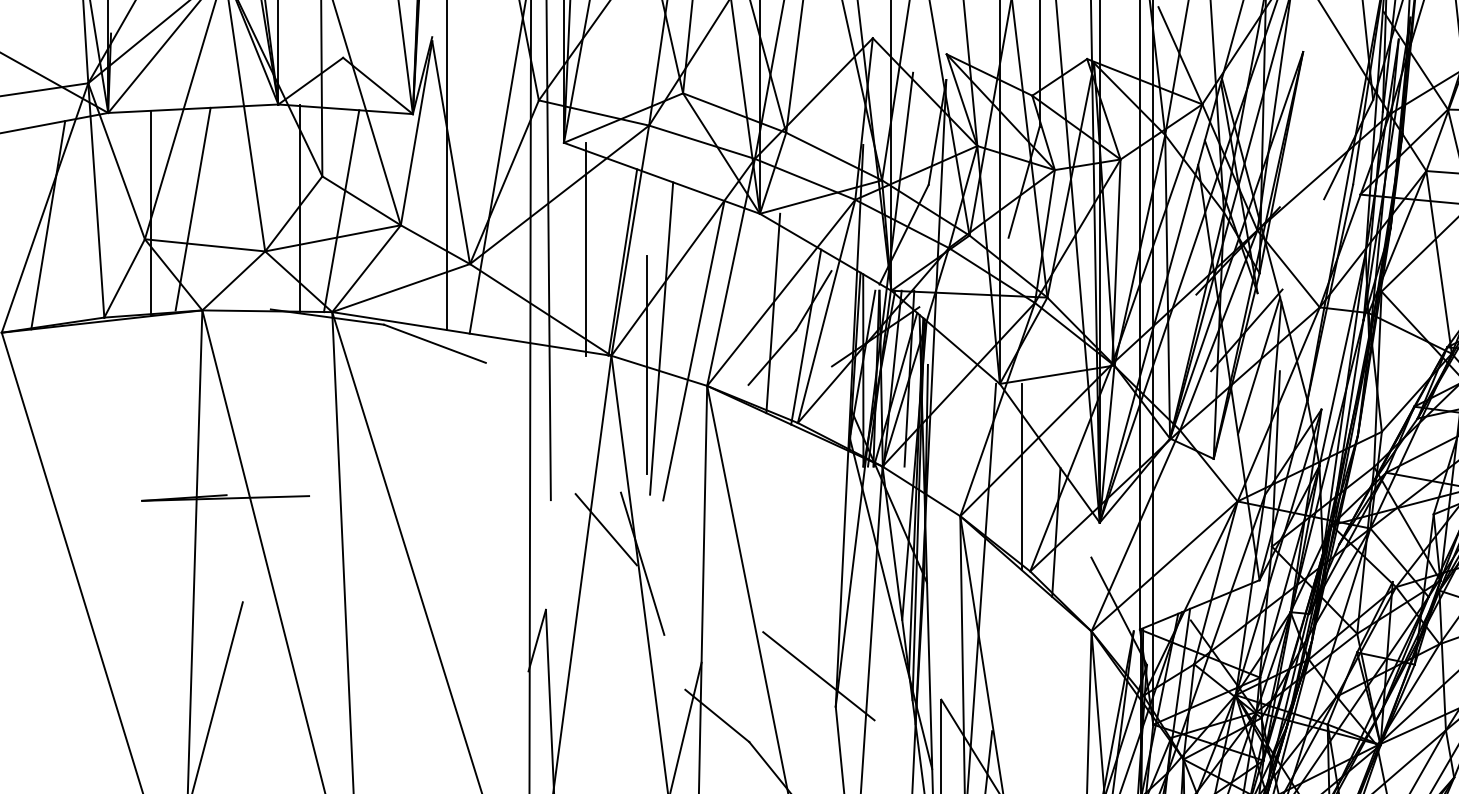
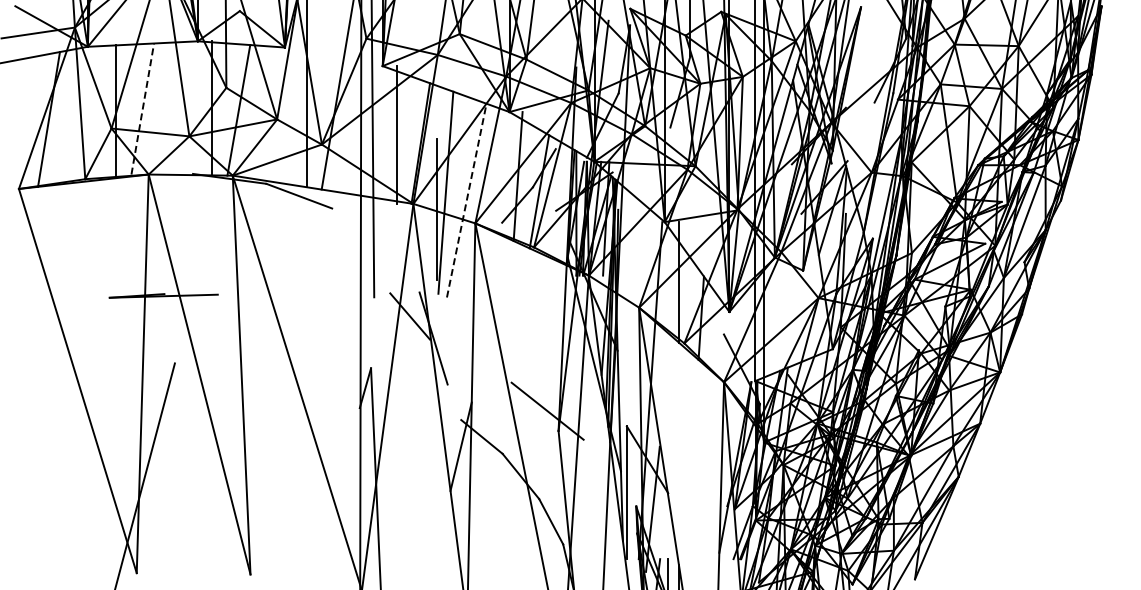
line: (192, 208) -> (142, 108), solid -> dashed
line: (693, 350) -> (466, 200), solid -> dashed

